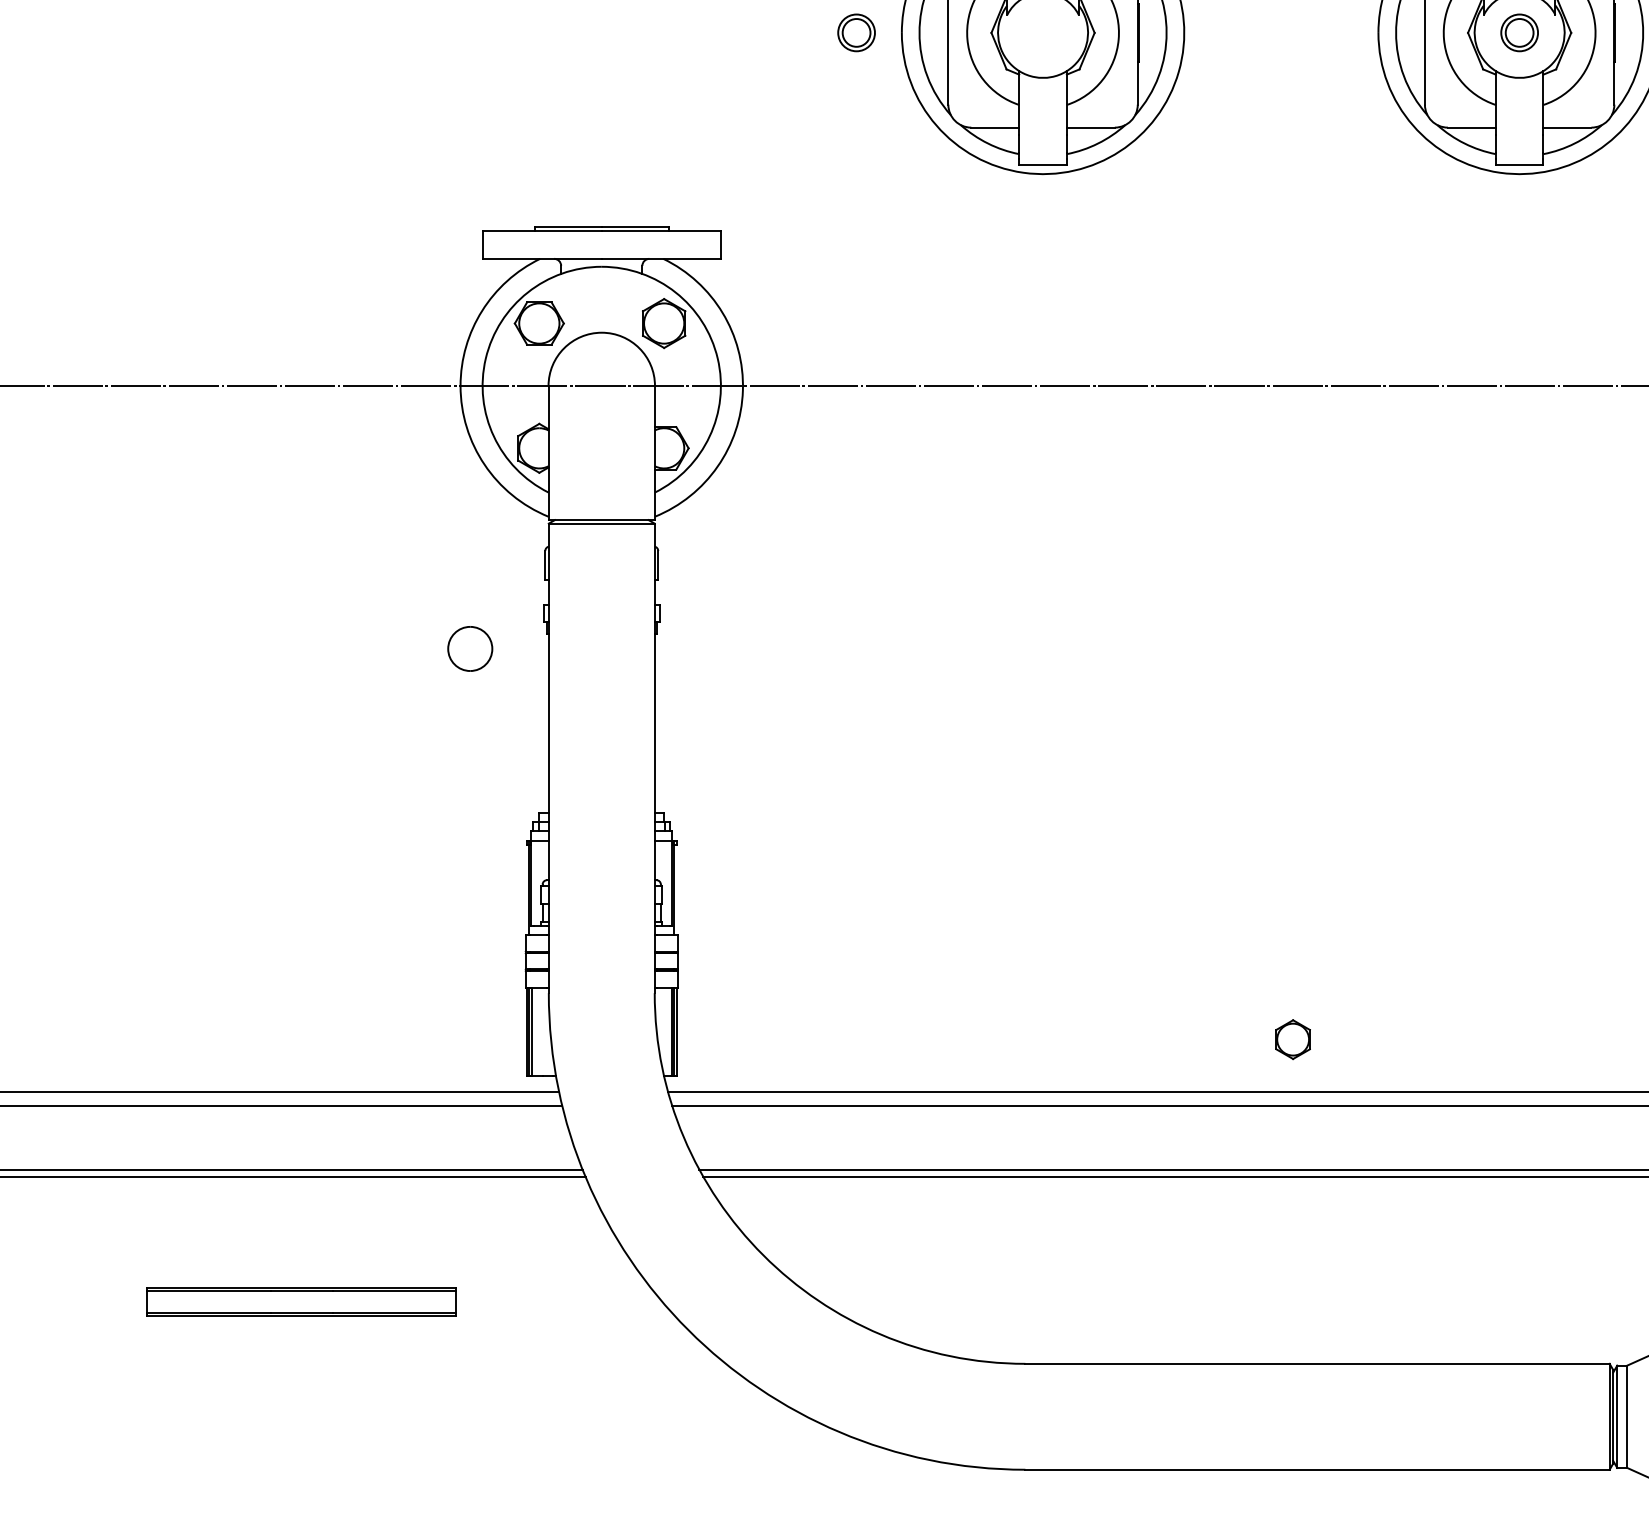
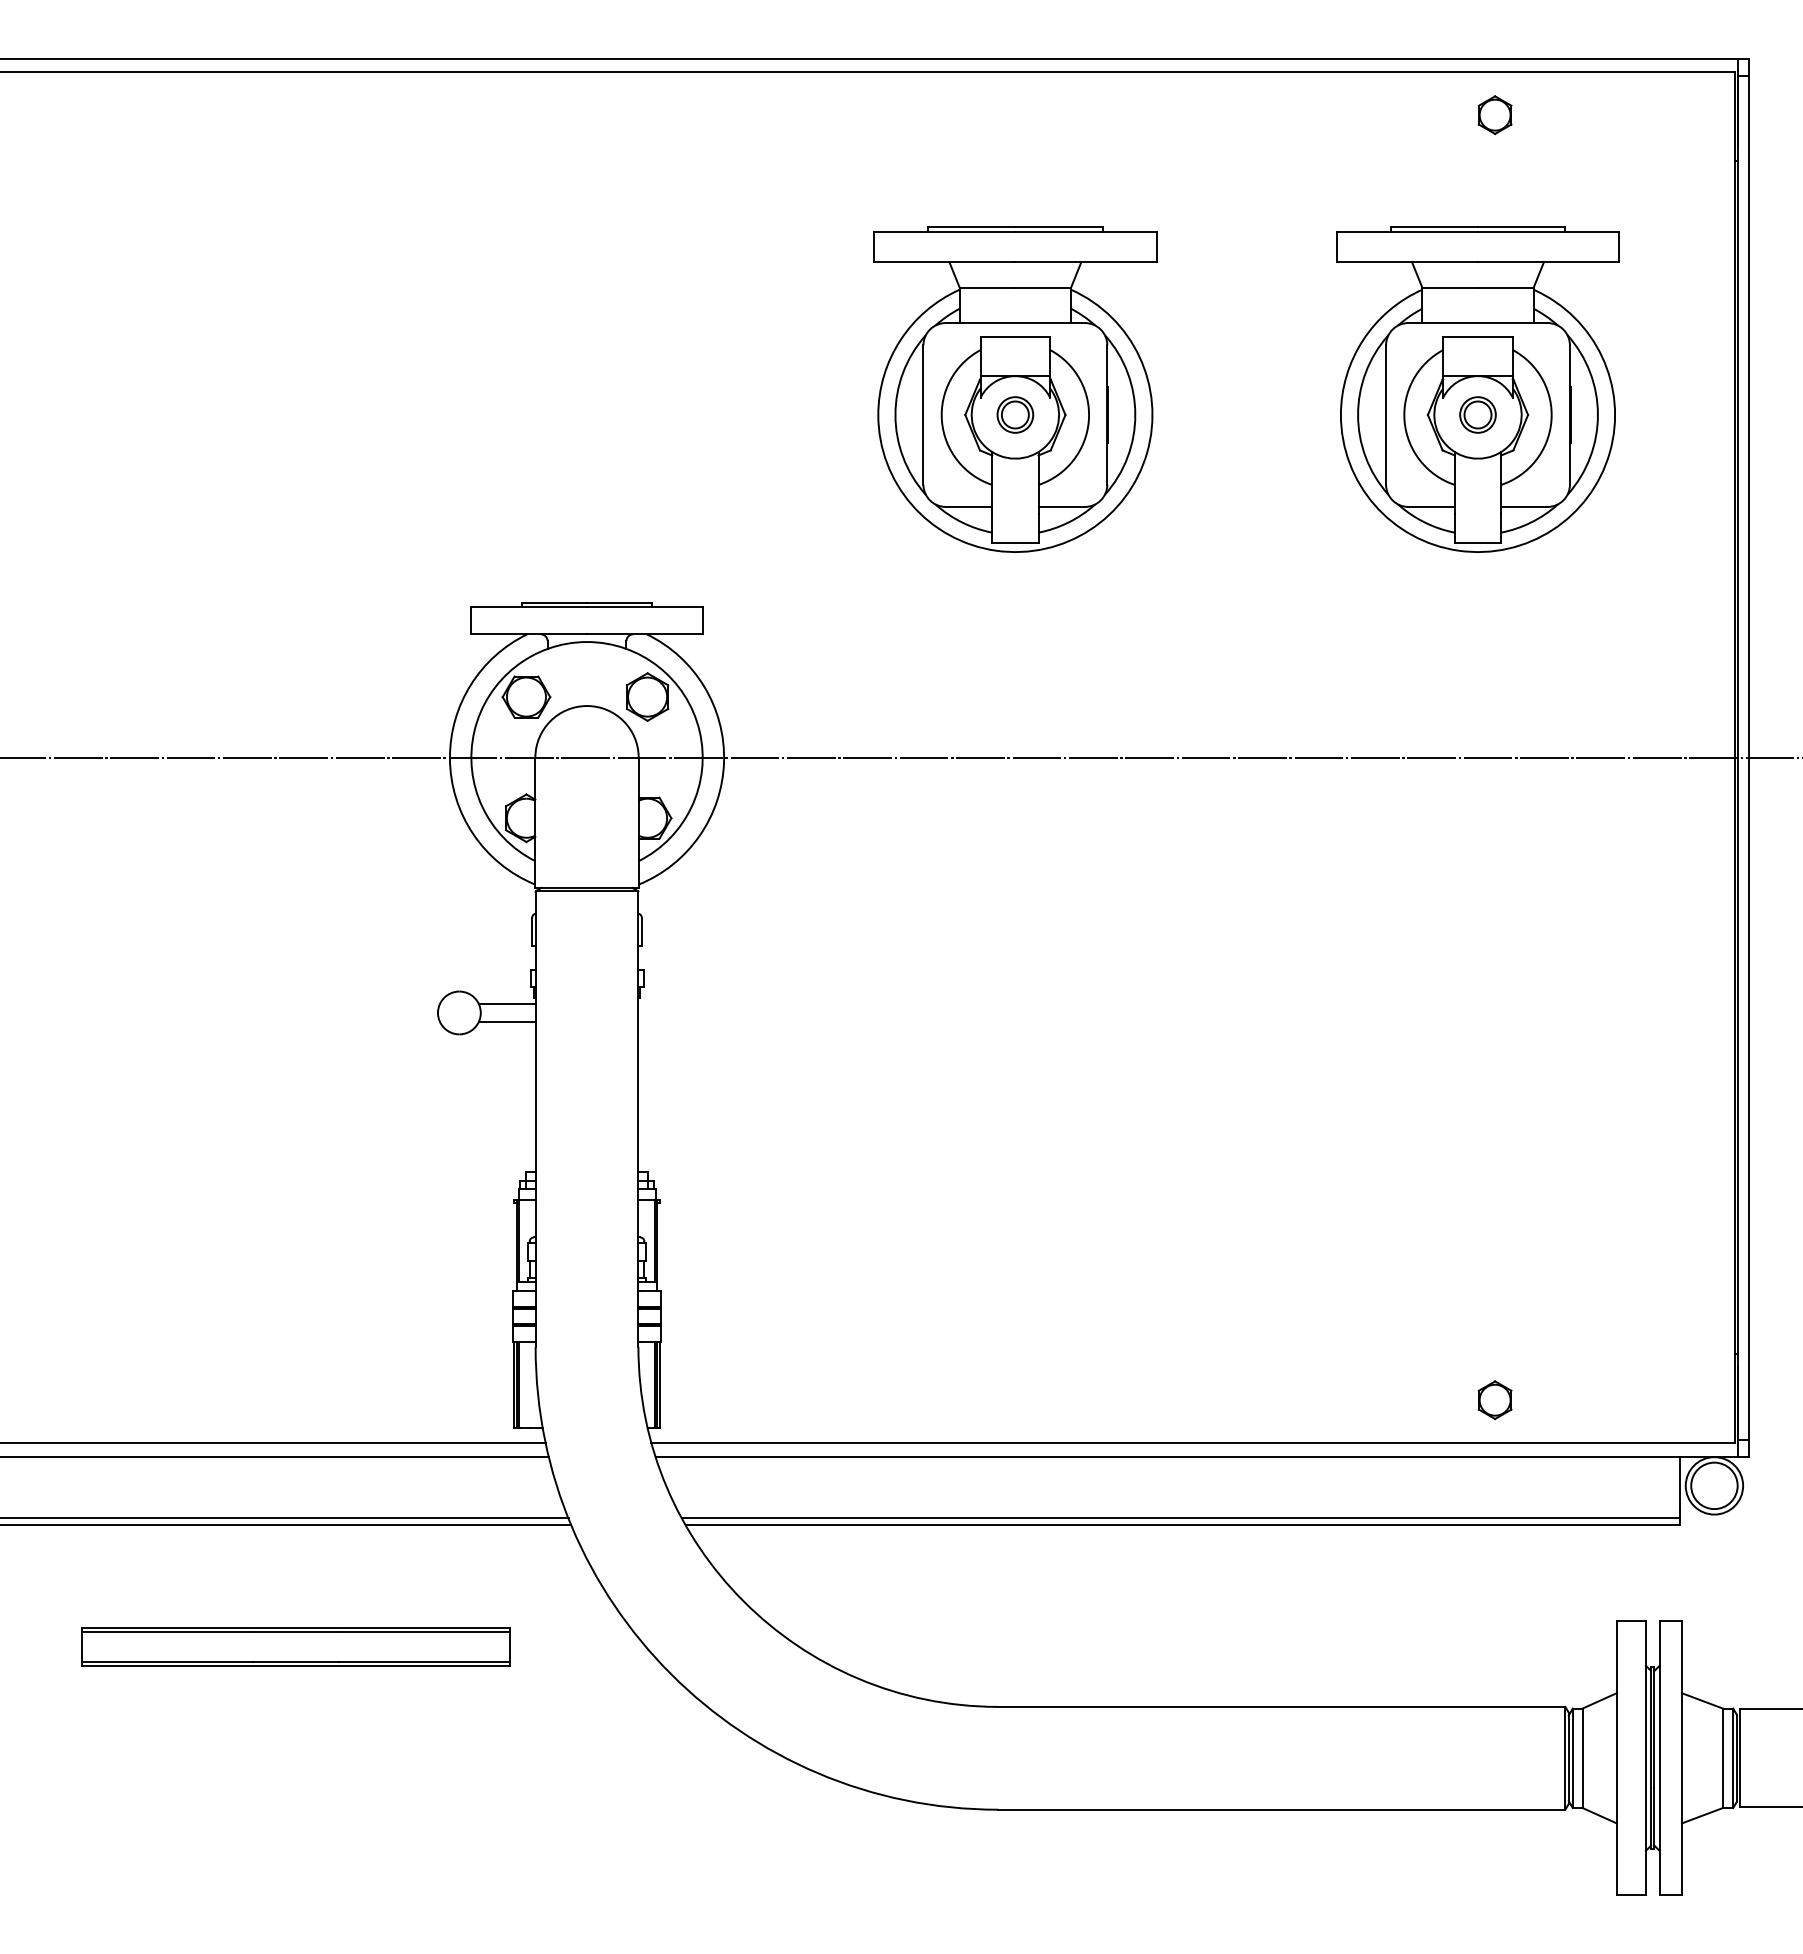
part: (856, 32) -> (1015, 414), moved
line: (519, 640) -> (507, 1004), added
line: (519, 657) -> (507, 1021), added
part: (1292, 1039) -> (1494, 1400), moved
part: (301, 1301) -> (295, 1646), size x1.43

